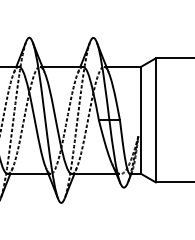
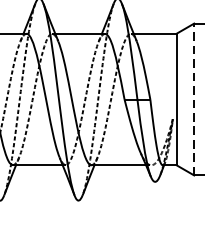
line: (155, 119) -> (193, 98), solid -> dashed

